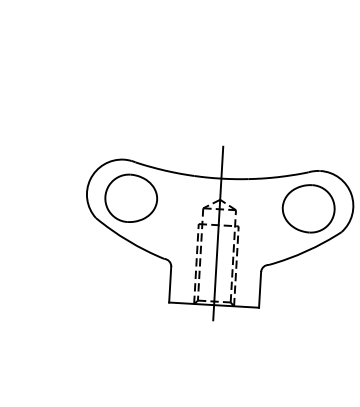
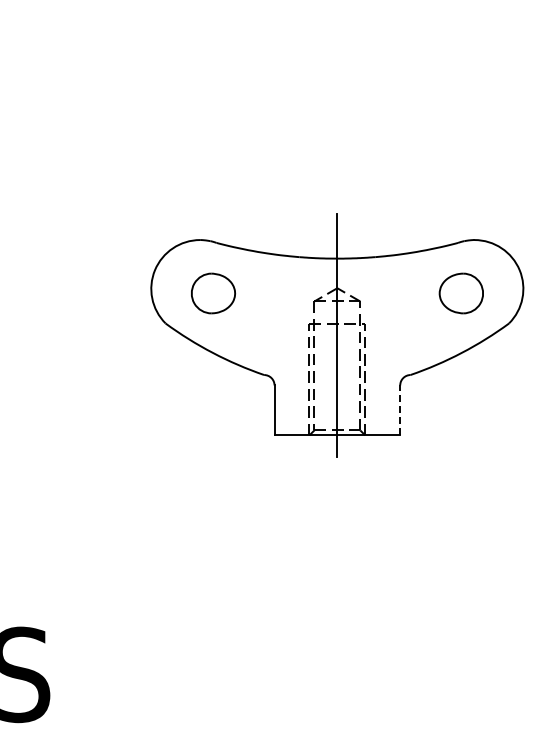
part: (131, 198) -> (213, 293), size x0.6
part: (308, 208) -> (461, 293), size x0.6
line: (260, 289) -> (400, 410), solid -> dashed

